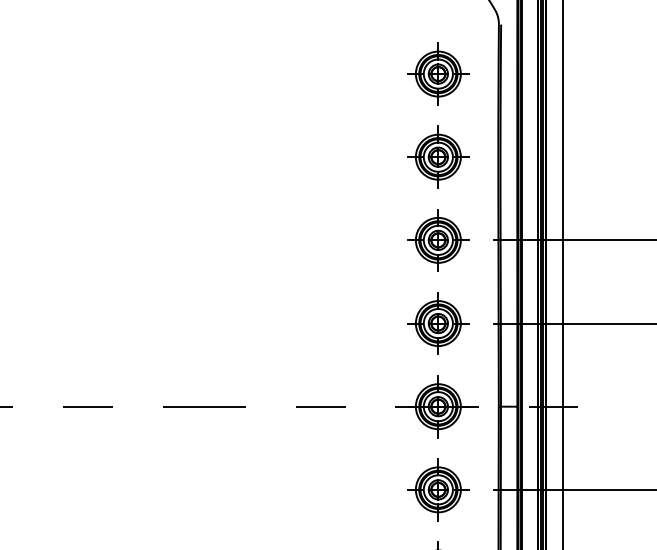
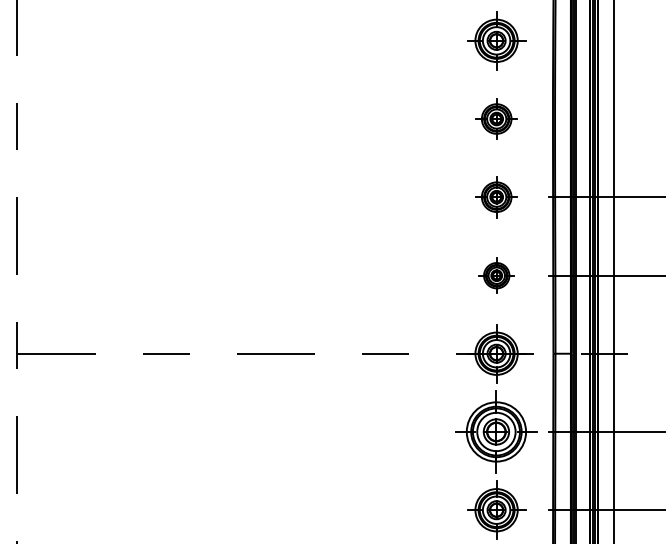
part: (438, 156) -> (496, 118), size x0.7
part: (438, 239) -> (496, 196), size x0.7
part: (438, 323) -> (496, 275), size x0.6
part: (438, 489) -> (496, 431), size x1.4

